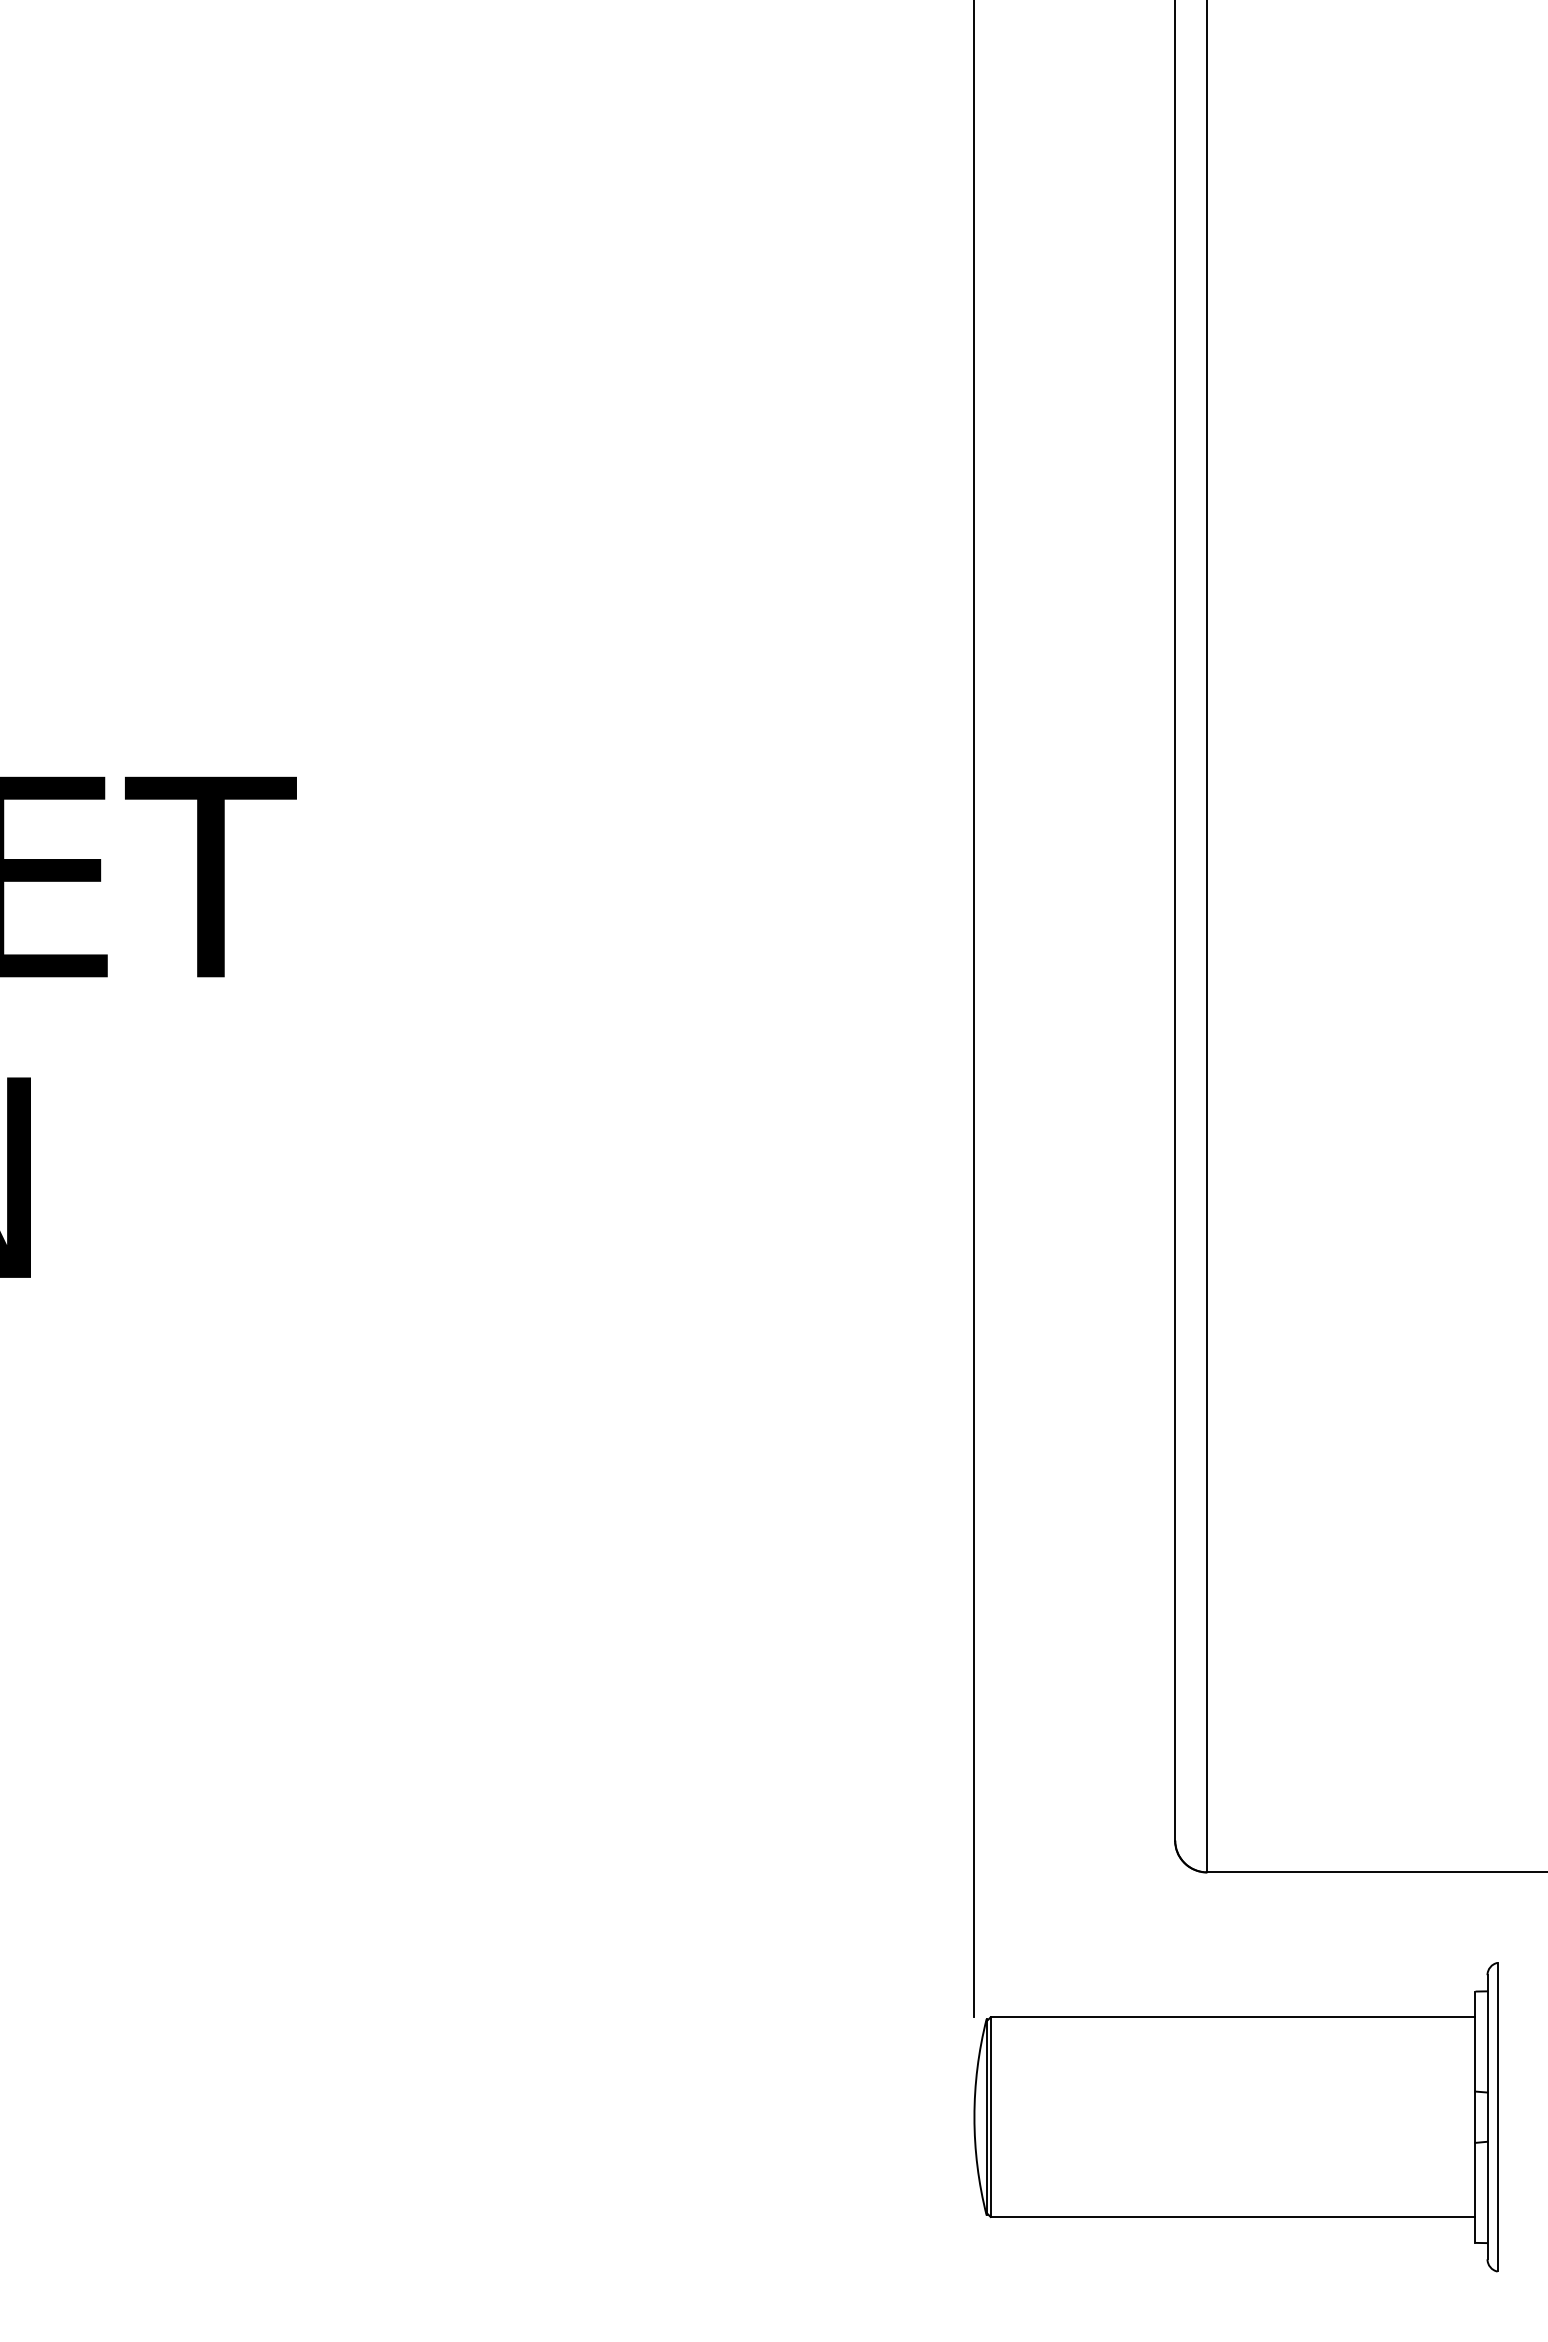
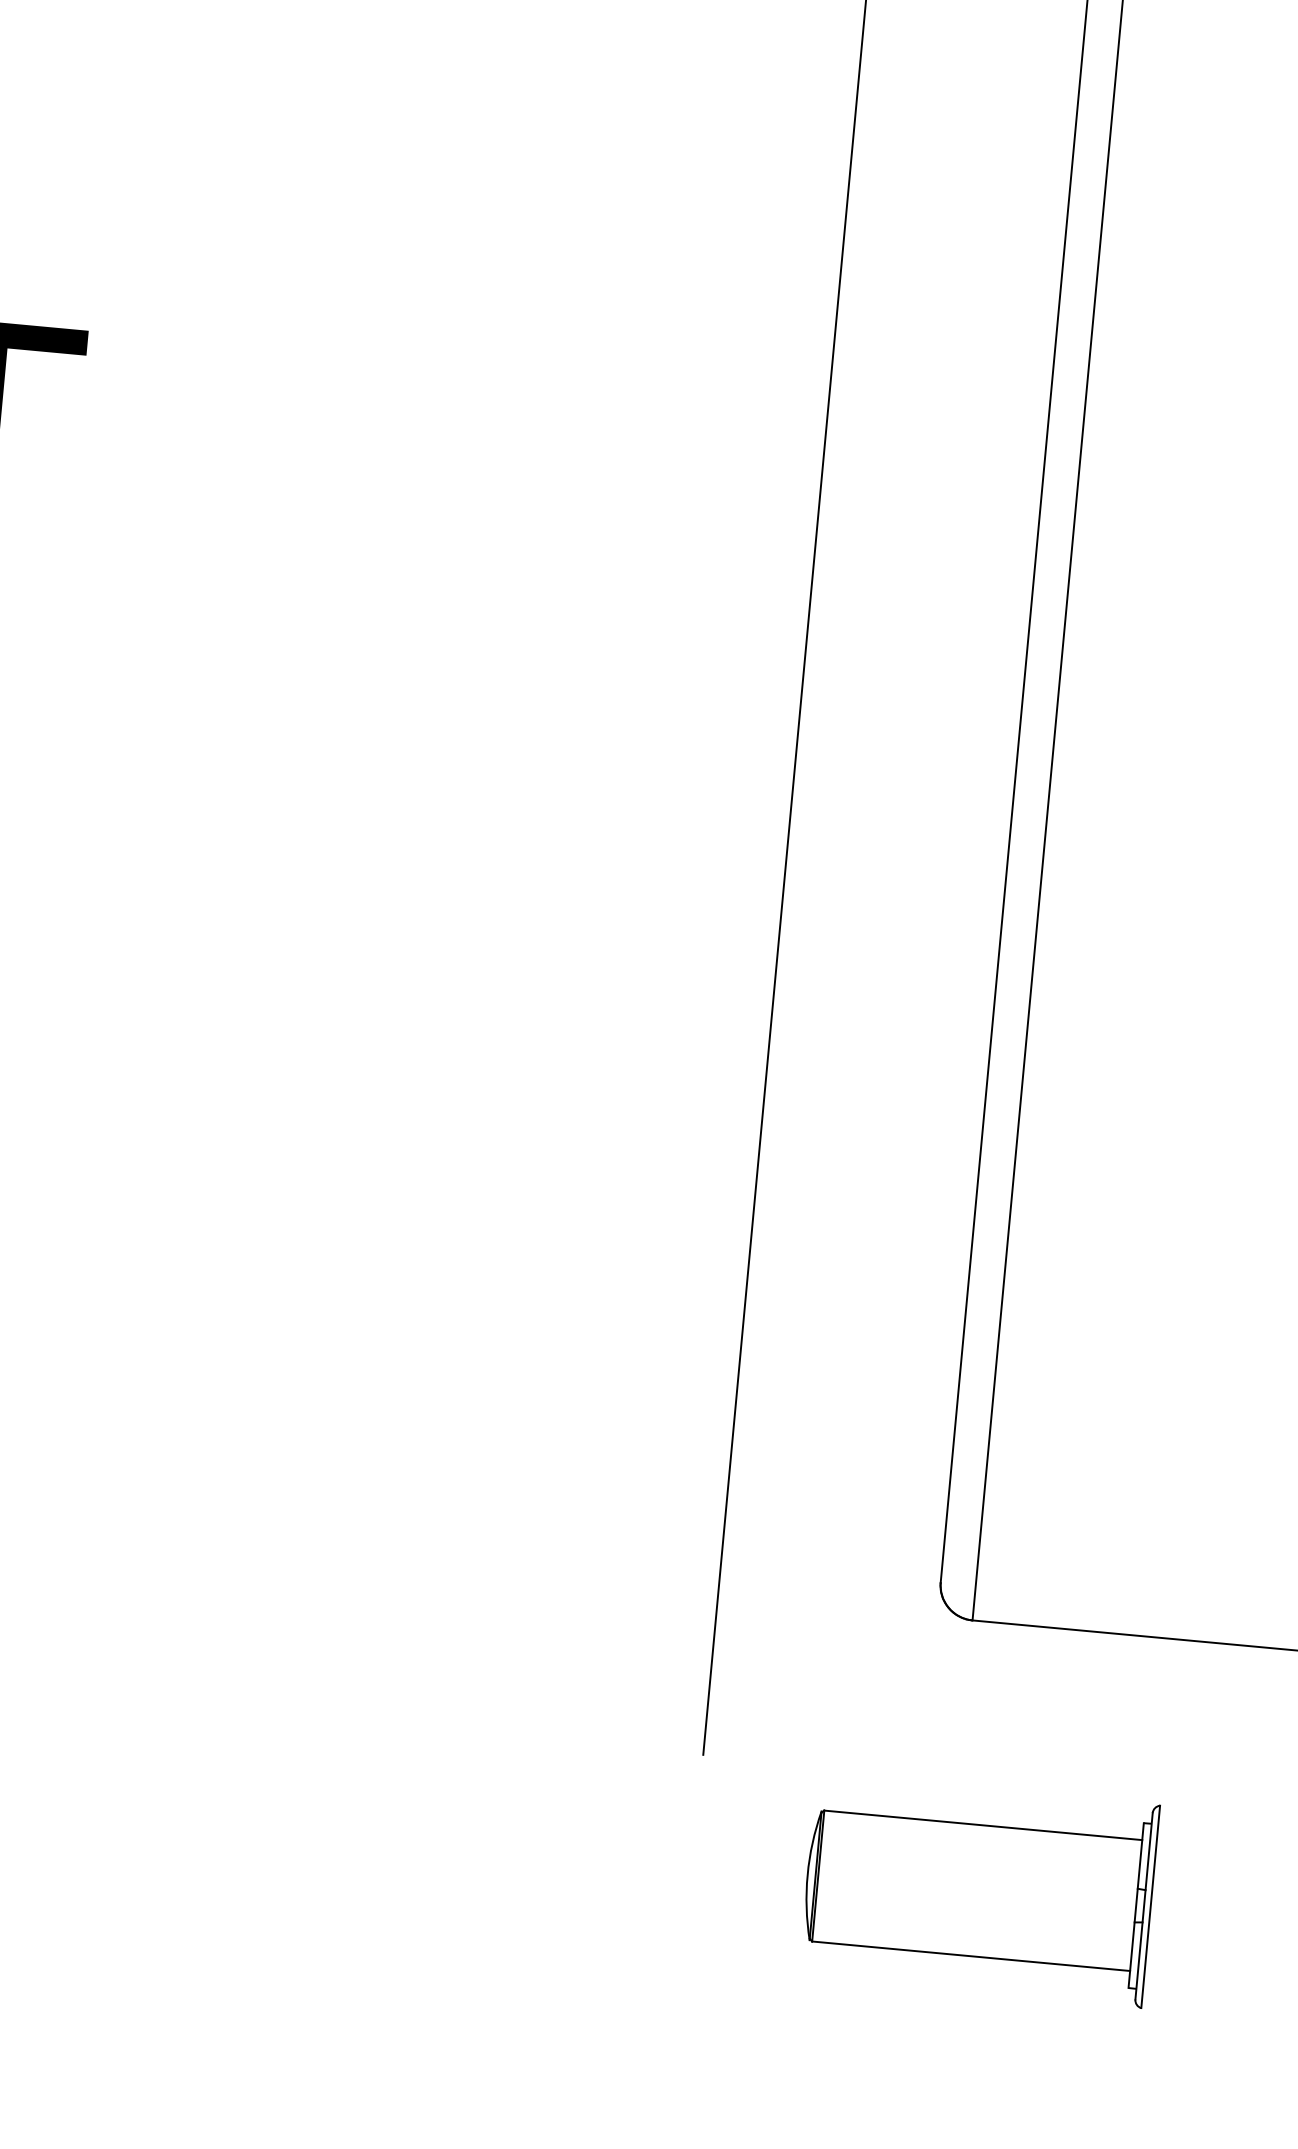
part: (1235, 2117) -> (978, 1891), size x0.6

